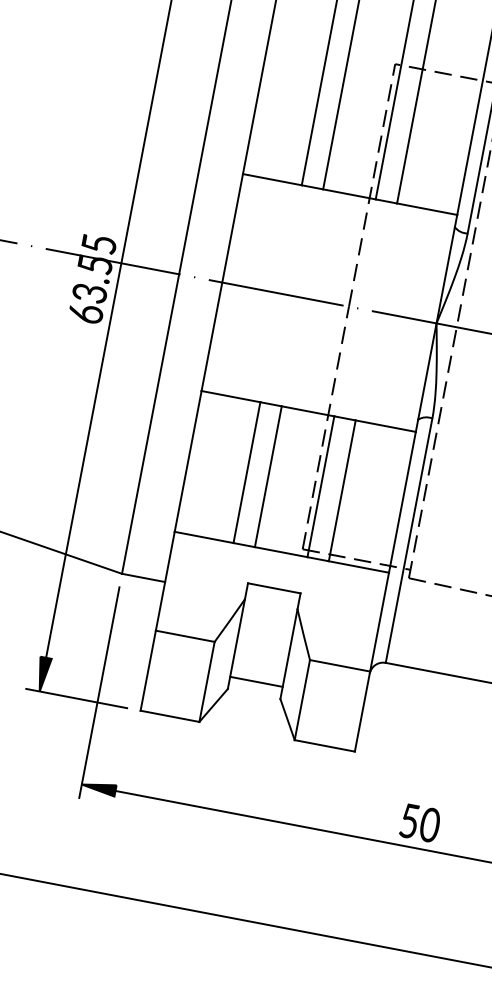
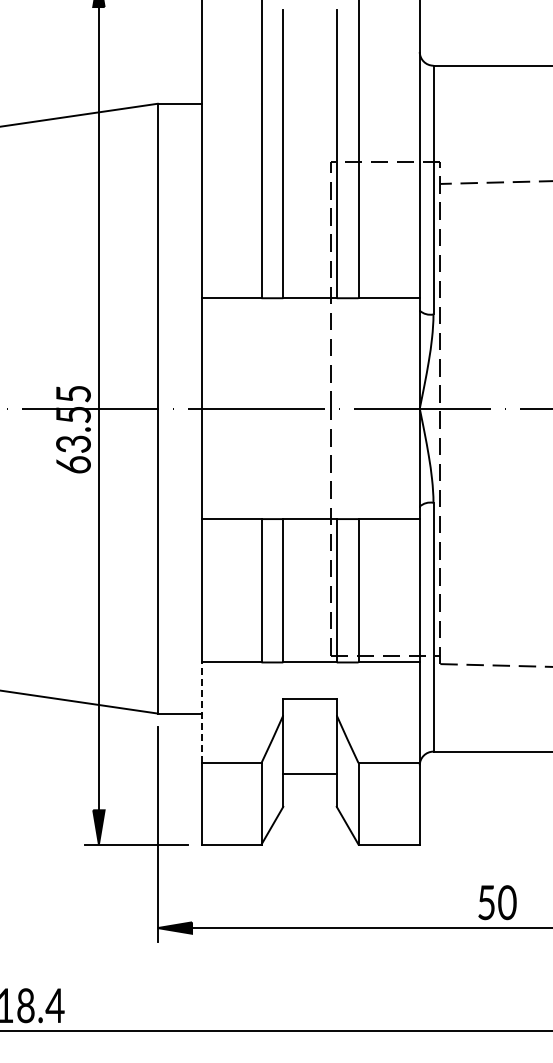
line: (165, 580) -> (201, 712), solid -> dashed
line: (255, 681) -> (309, 773), moved

